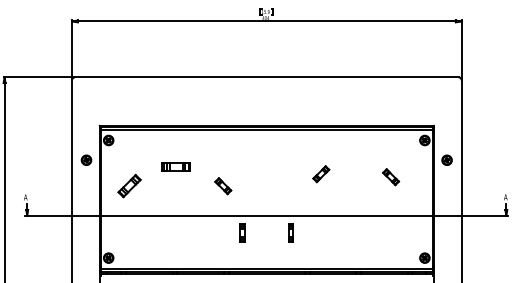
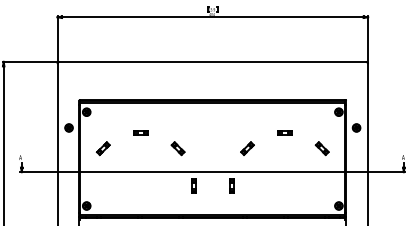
part: (176, 166) -> (140, 132), size x0.62
part: (356, 166) -> (284, 132), added
part: (321, 174) -> (247, 148), moved
part: (391, 177) -> (322, 148), moved
part: (129, 186) -> (103, 148), size x0.71

